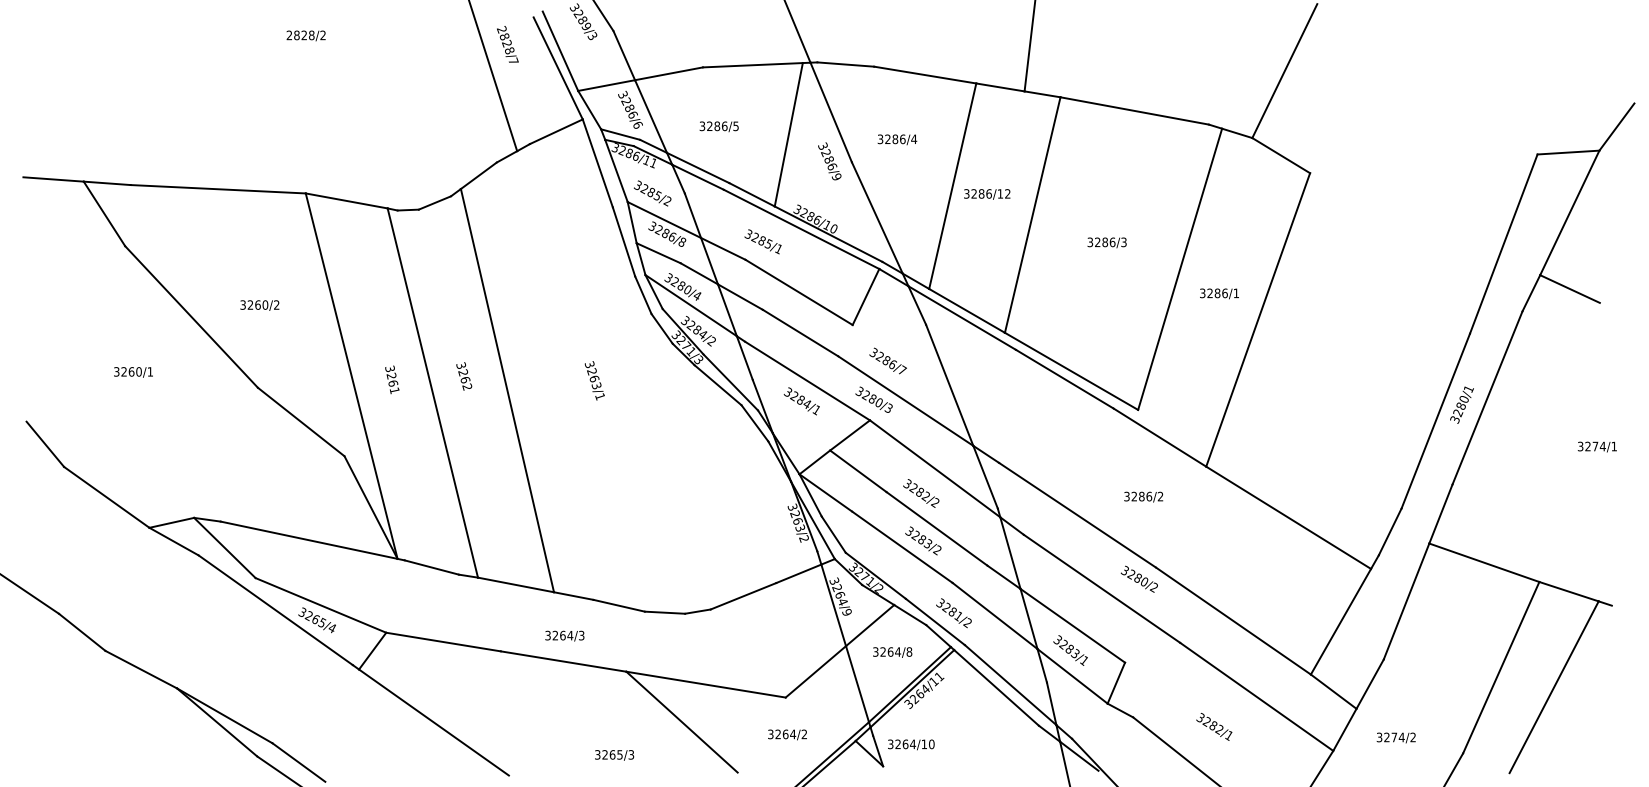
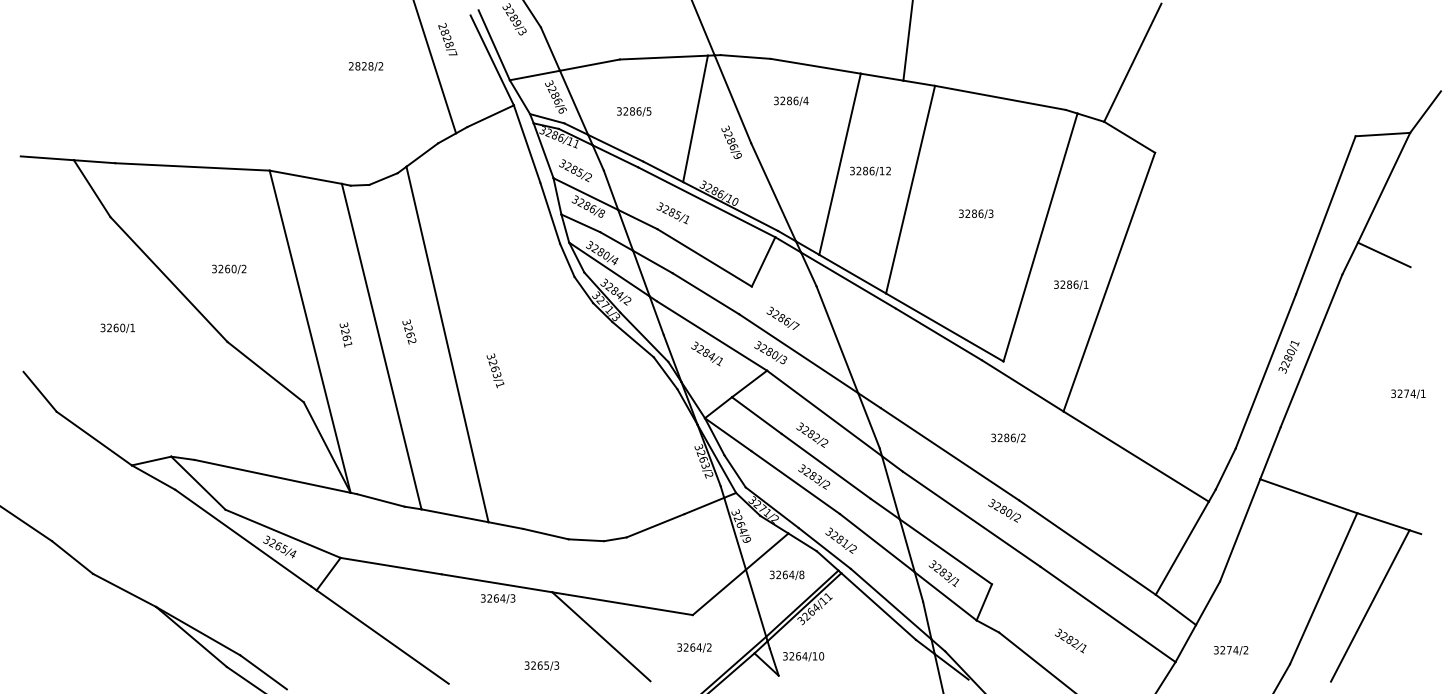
text: (306, 35) -> (366, 66), moved
text: (897, 138) -> (791, 100), moved
text: (1219, 293) -> (1071, 284), moved
text: (594, 380) -> (495, 370), moved
text: (565, 635) -> (498, 598), moved

